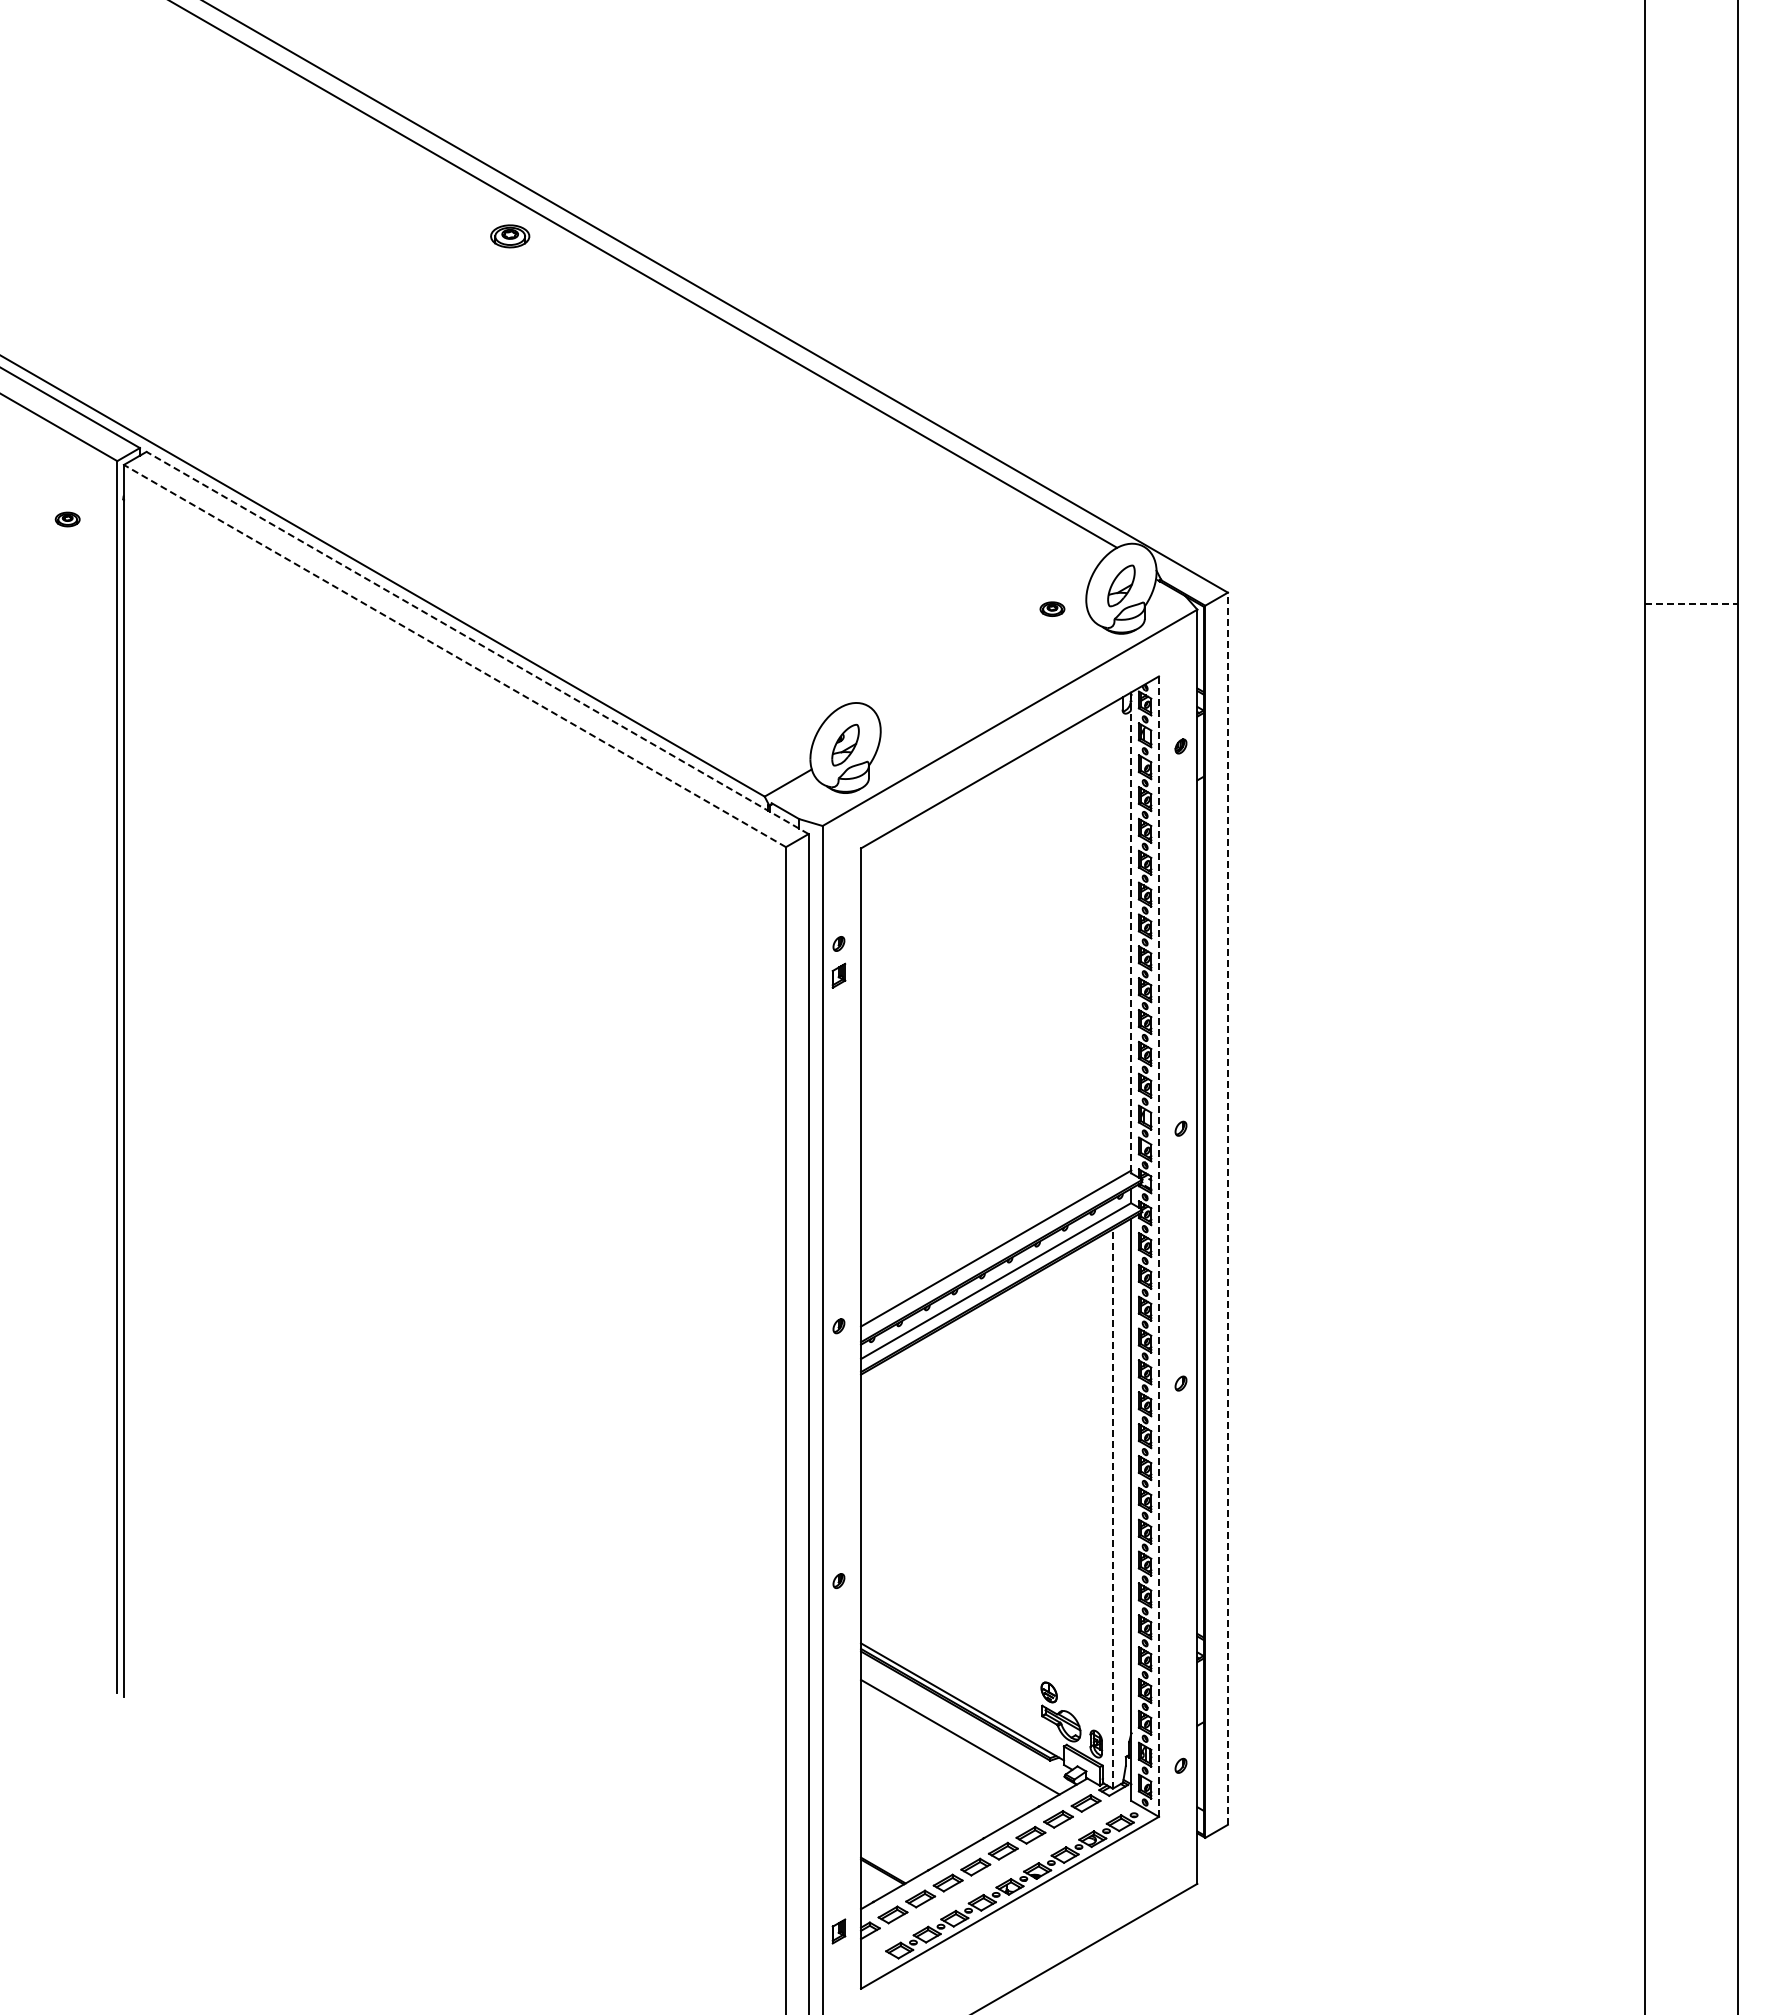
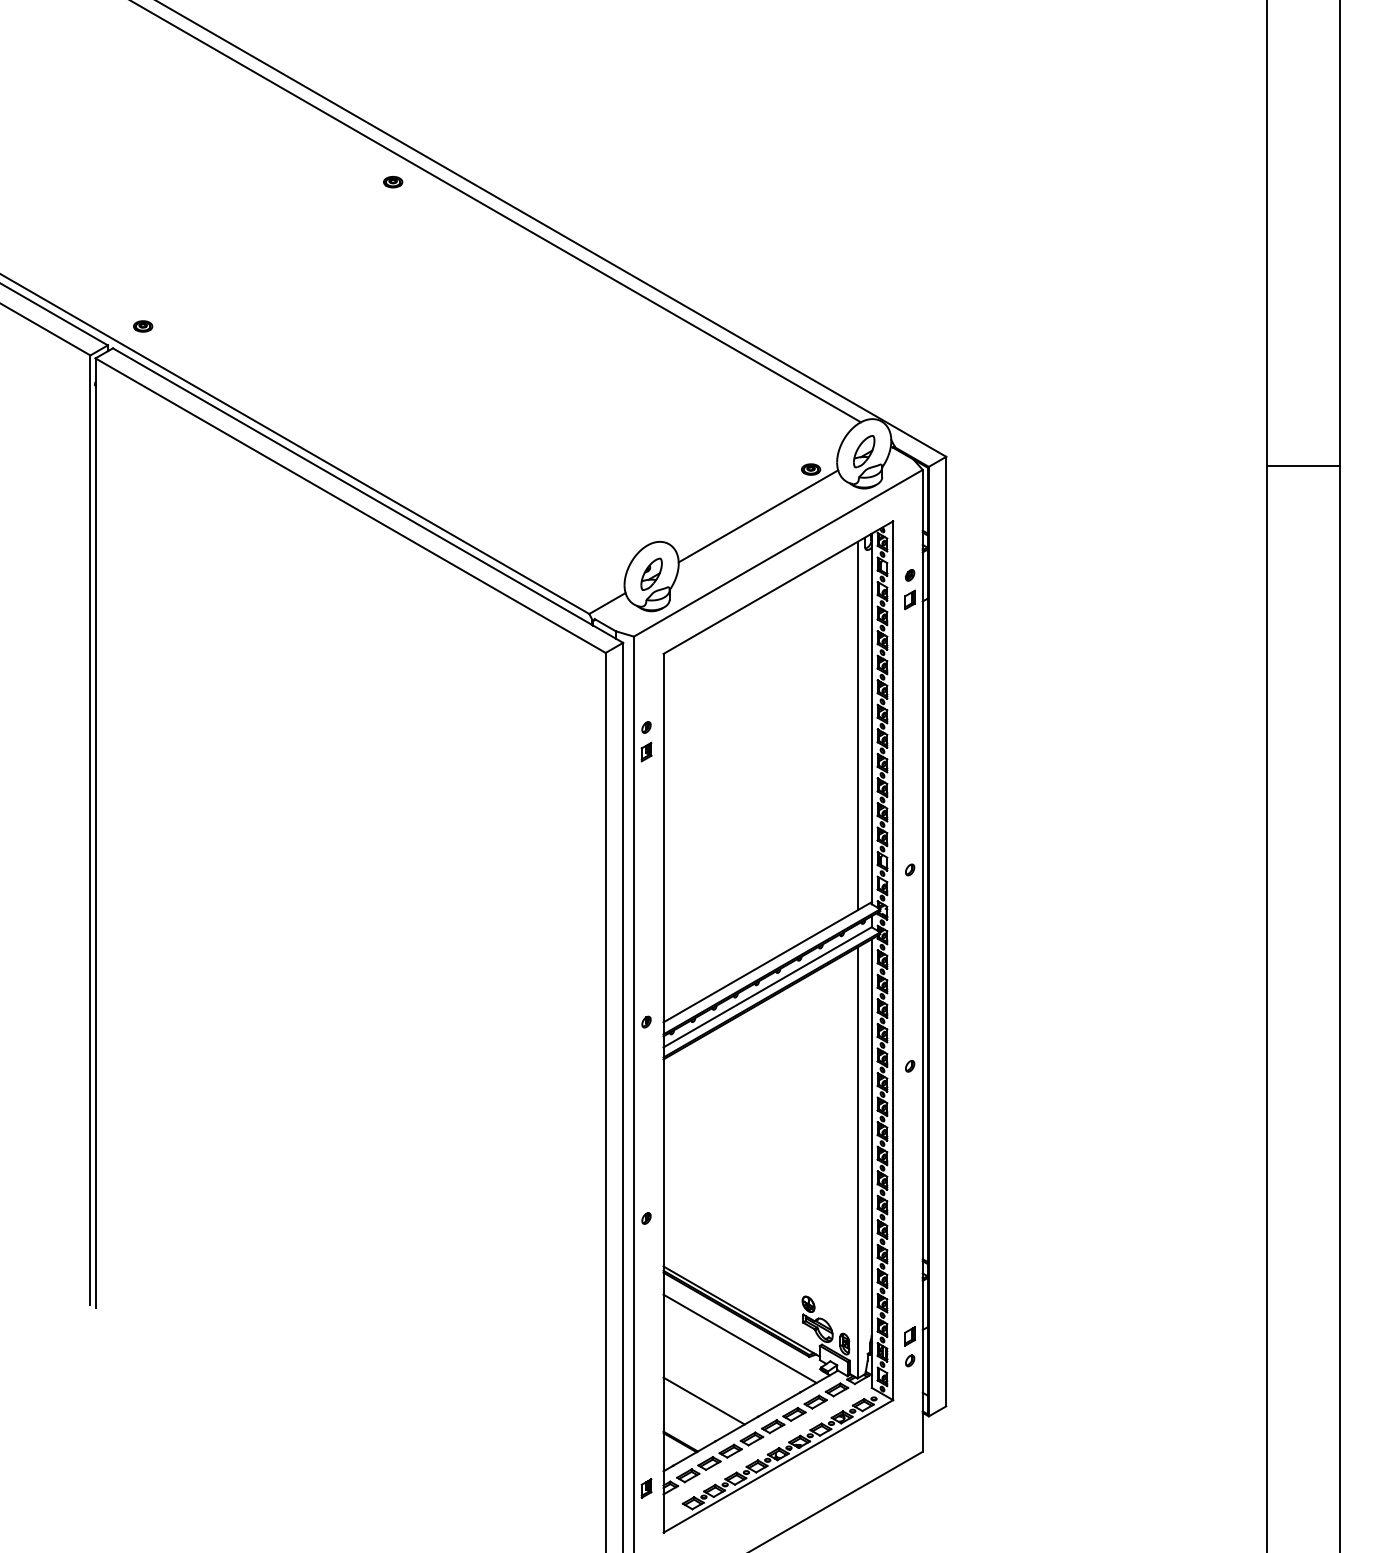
part: (509, 235) -> (392, 181), size x0.62
part: (67, 519) -> (142, 326), moved
line: (1691, 604) -> (1303, 465), dashed -> solid
line: (477, 642) -> (368, 495), dashed -> solid
line: (454, 655) -> (350, 505), dashed -> solid
line: (983, 669) -> (757, 516), added
part: (1180, 778) -> (909, 600), added
line: (1131, 932) -> (871, 718), dashed -> solid
line: (1112, 942) -> (857, 726), added
line: (1227, 1208) -> (945, 931), dashed -> solid
line: (1158, 1246) -> (892, 960), dashed -> solid
line: (1112, 1509) -> (857, 1163), dashed -> solid
part: (1180, 1733) -> (909, 1335), added
line: (913, 1817) -> (703, 1400), added

